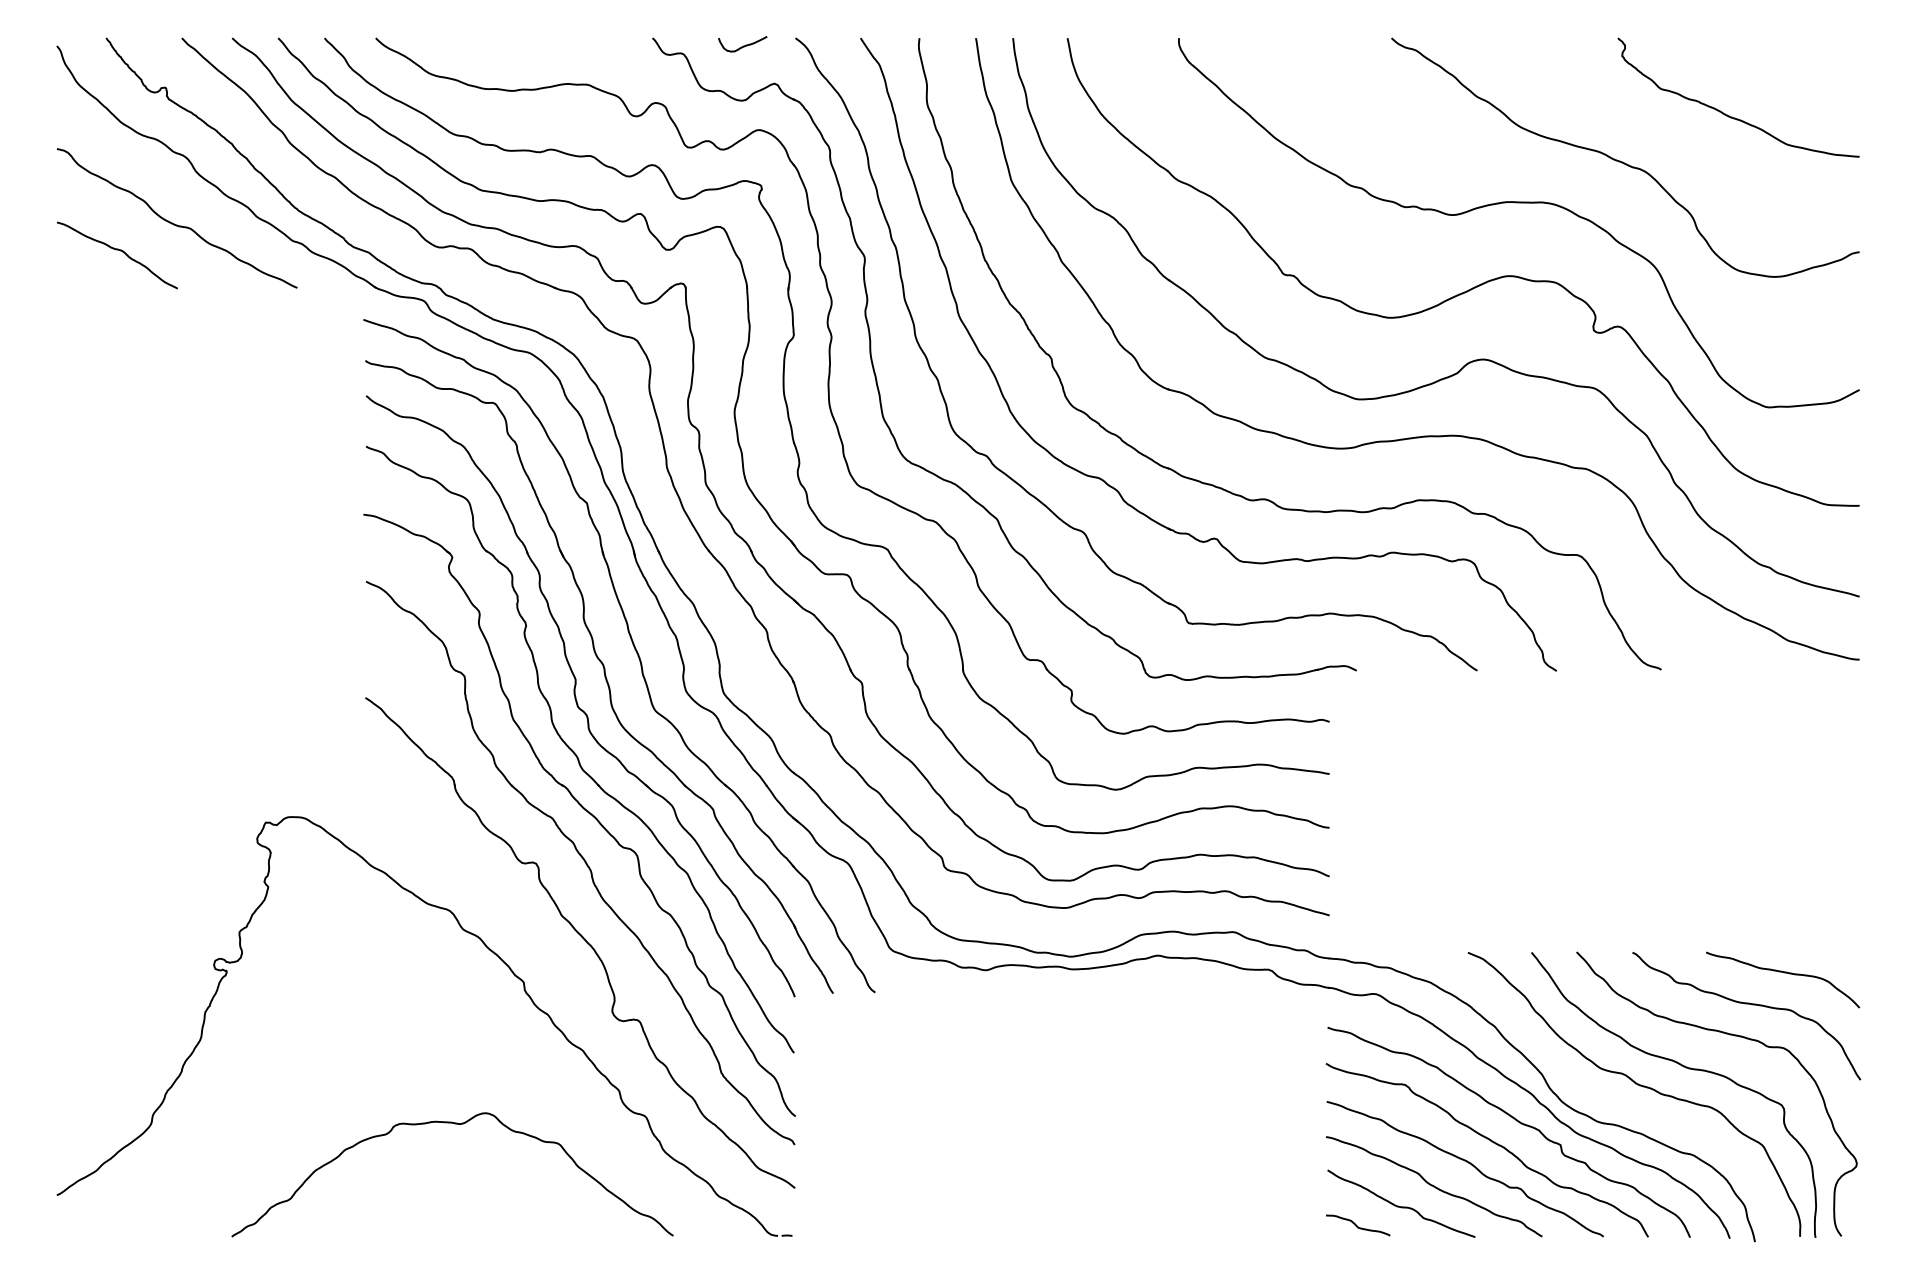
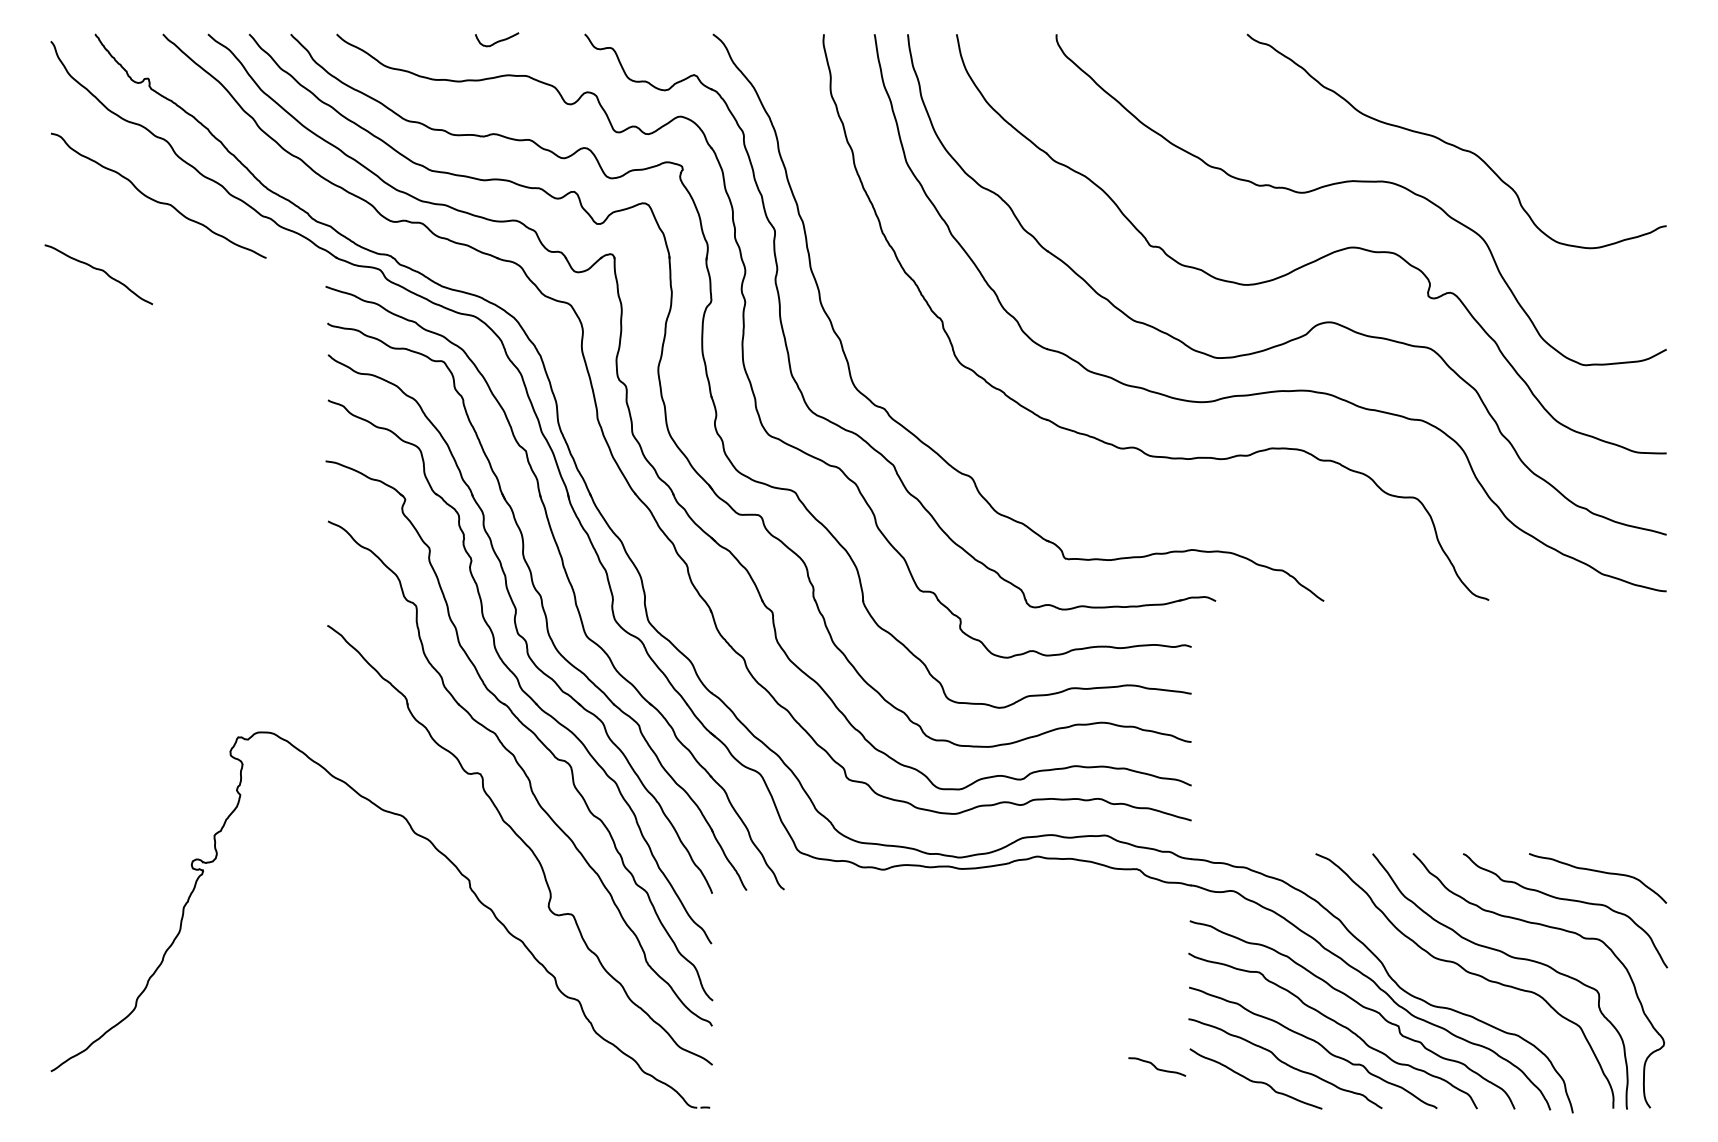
curve: (743, 45) -> (497, 40), moved
curve: (1732, 116) -> (1552, 104), removed
curve: (117, 250) -> (98, 270), moved
part: (1117, 489) -> (1001, 438), removed
curve: (454, 1124) -> (407, 1007), removed
curve: (1357, 1225) -> (1156, 1067), moved

